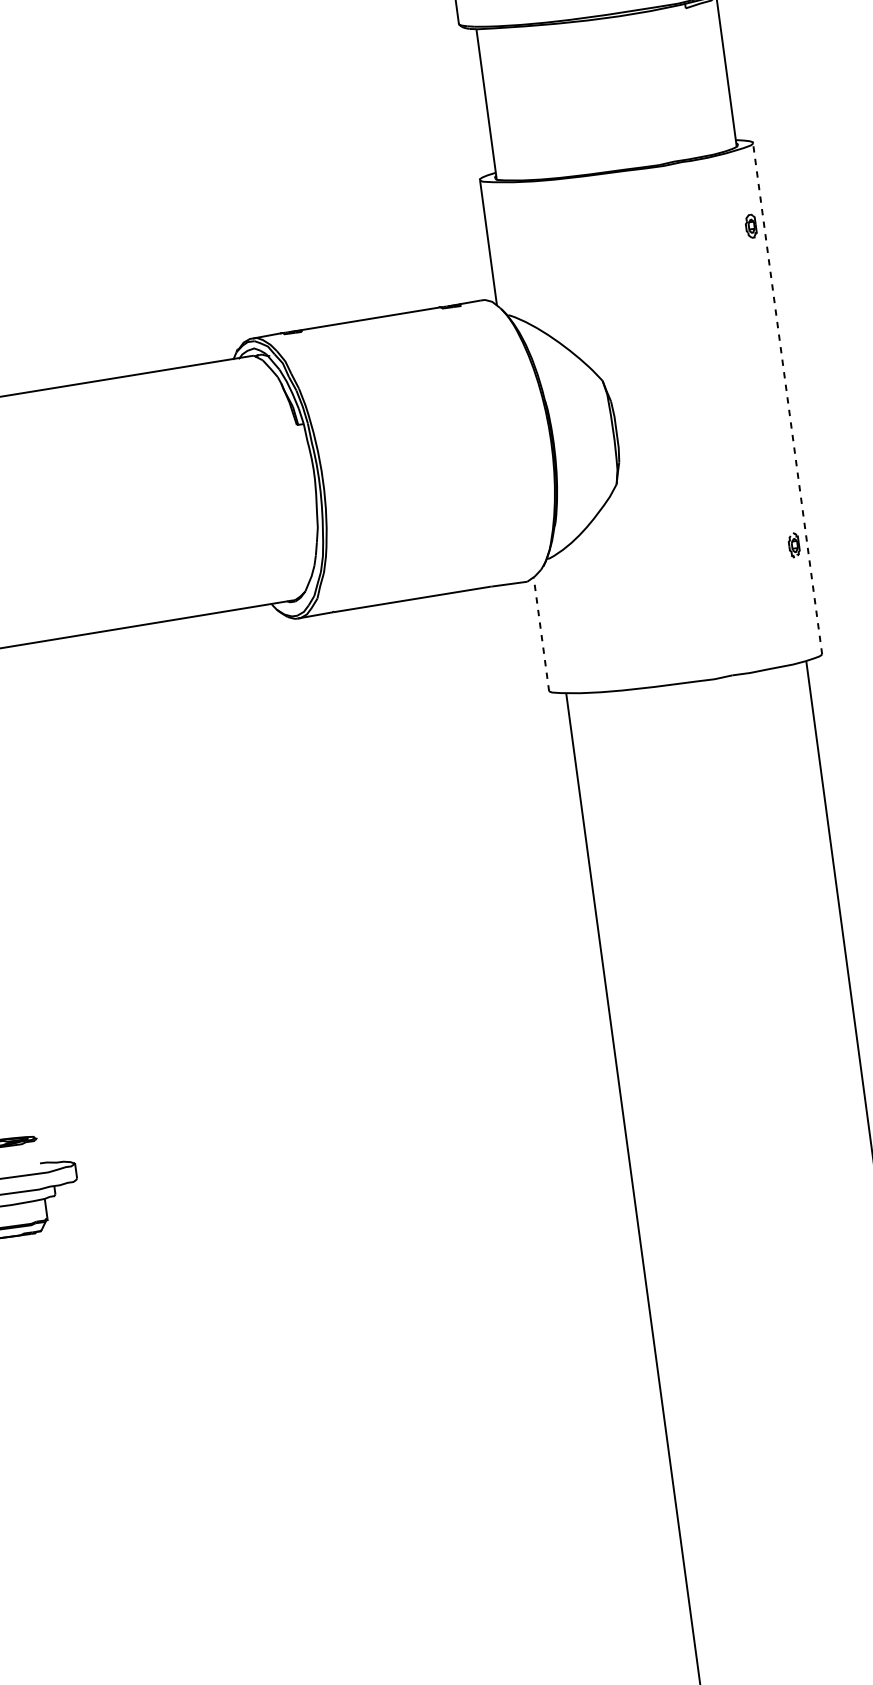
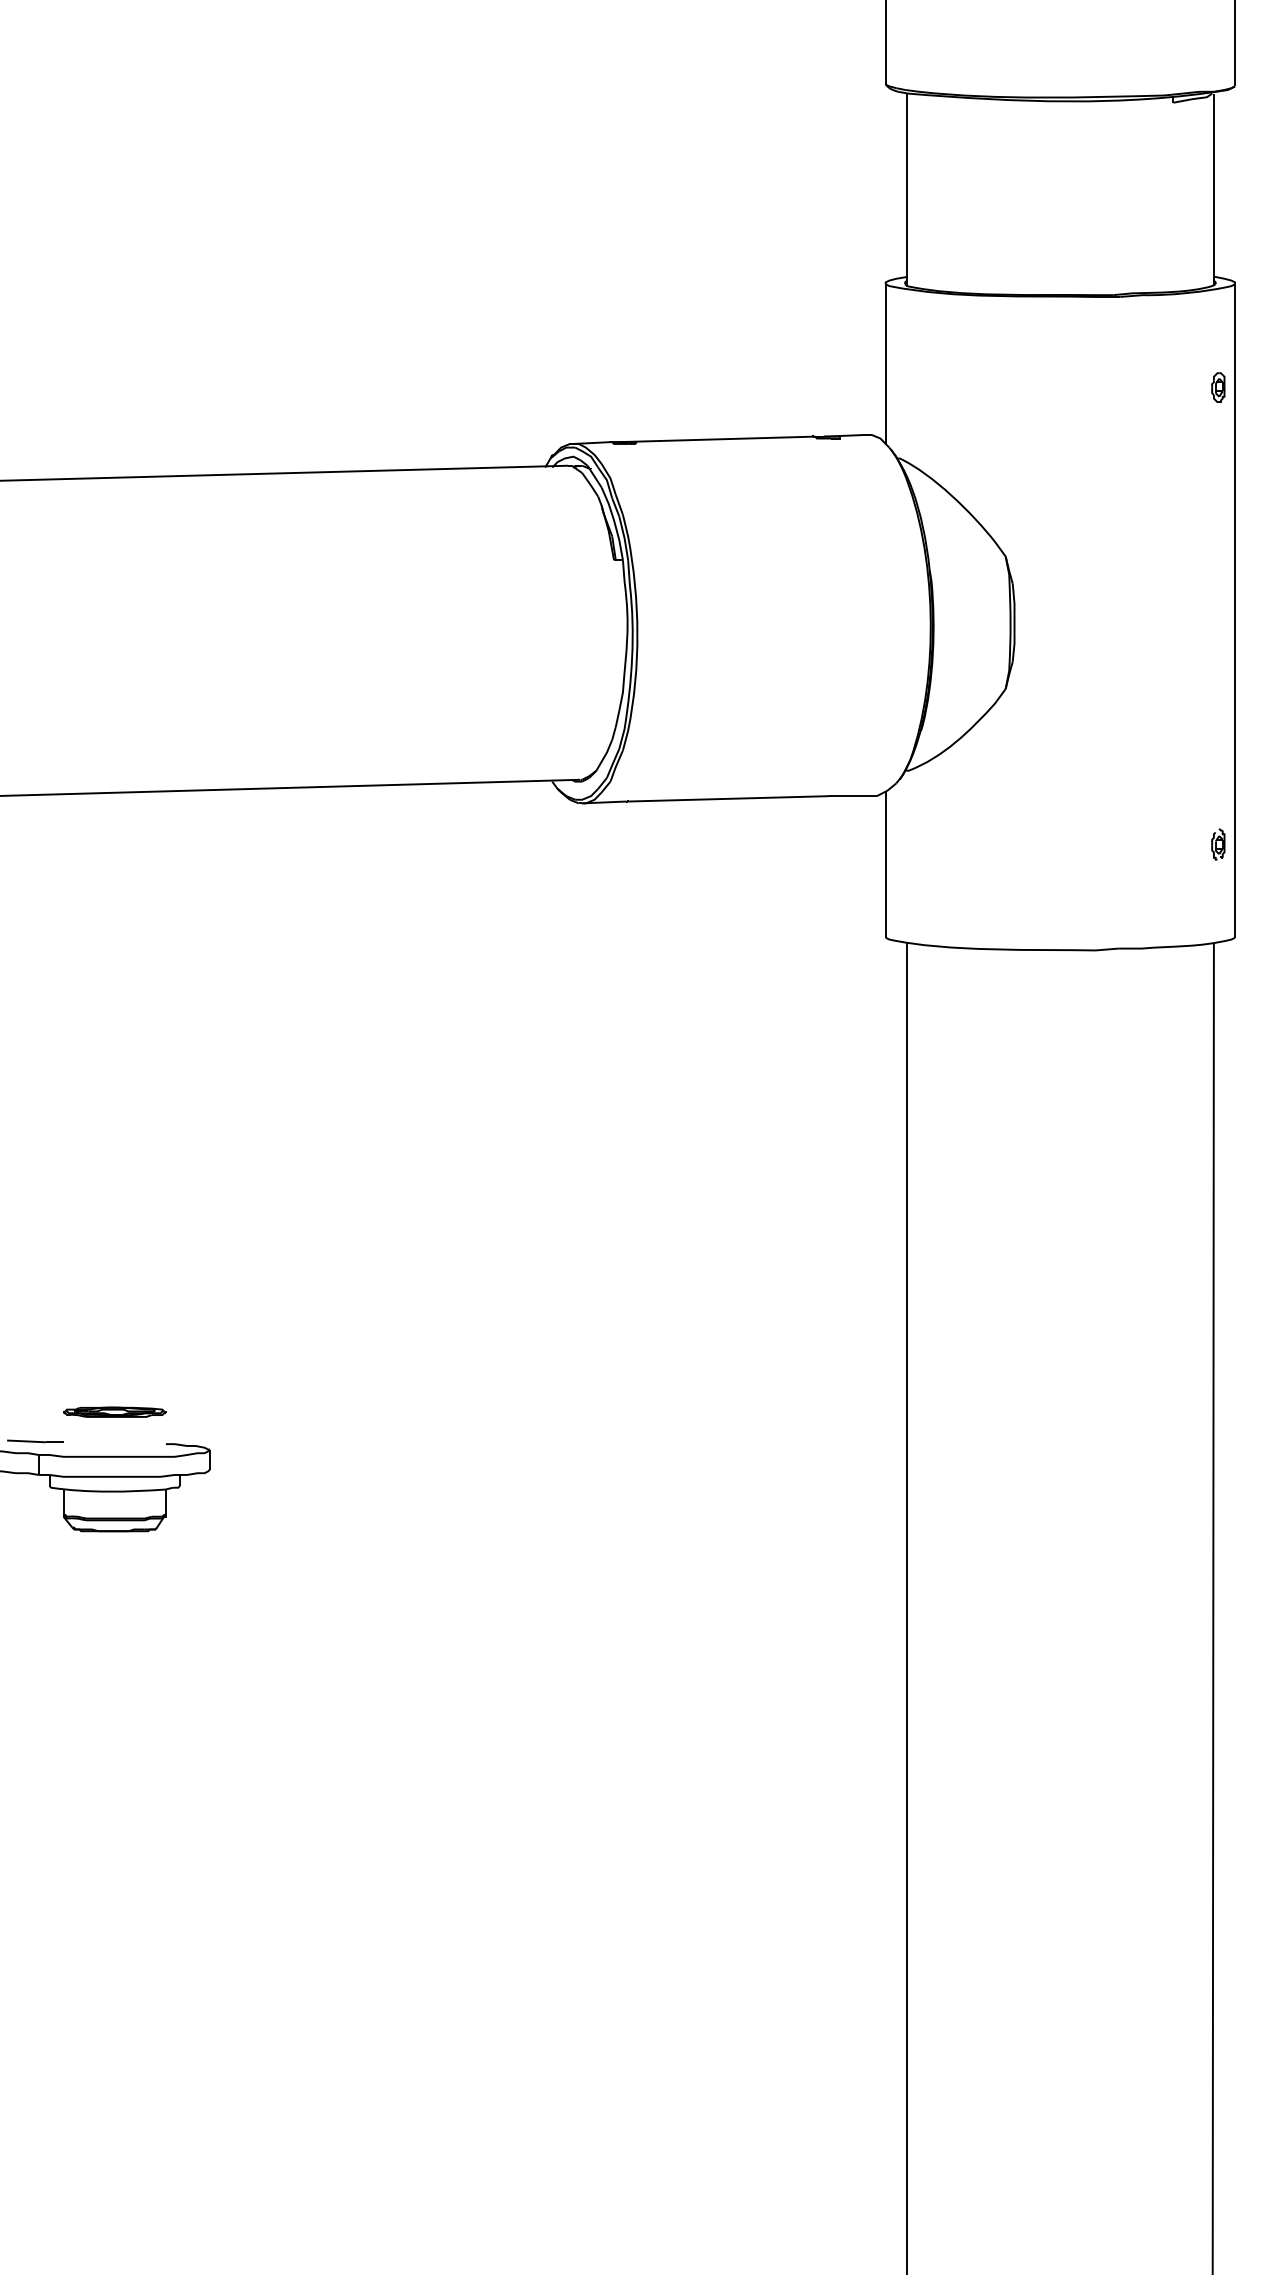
line: (787, 398) -> (1235, 610), dashed -> solid
part: (794, 545) -> (1218, 844), moved
line: (541, 635) -> (885, 865), dashed -> solid

